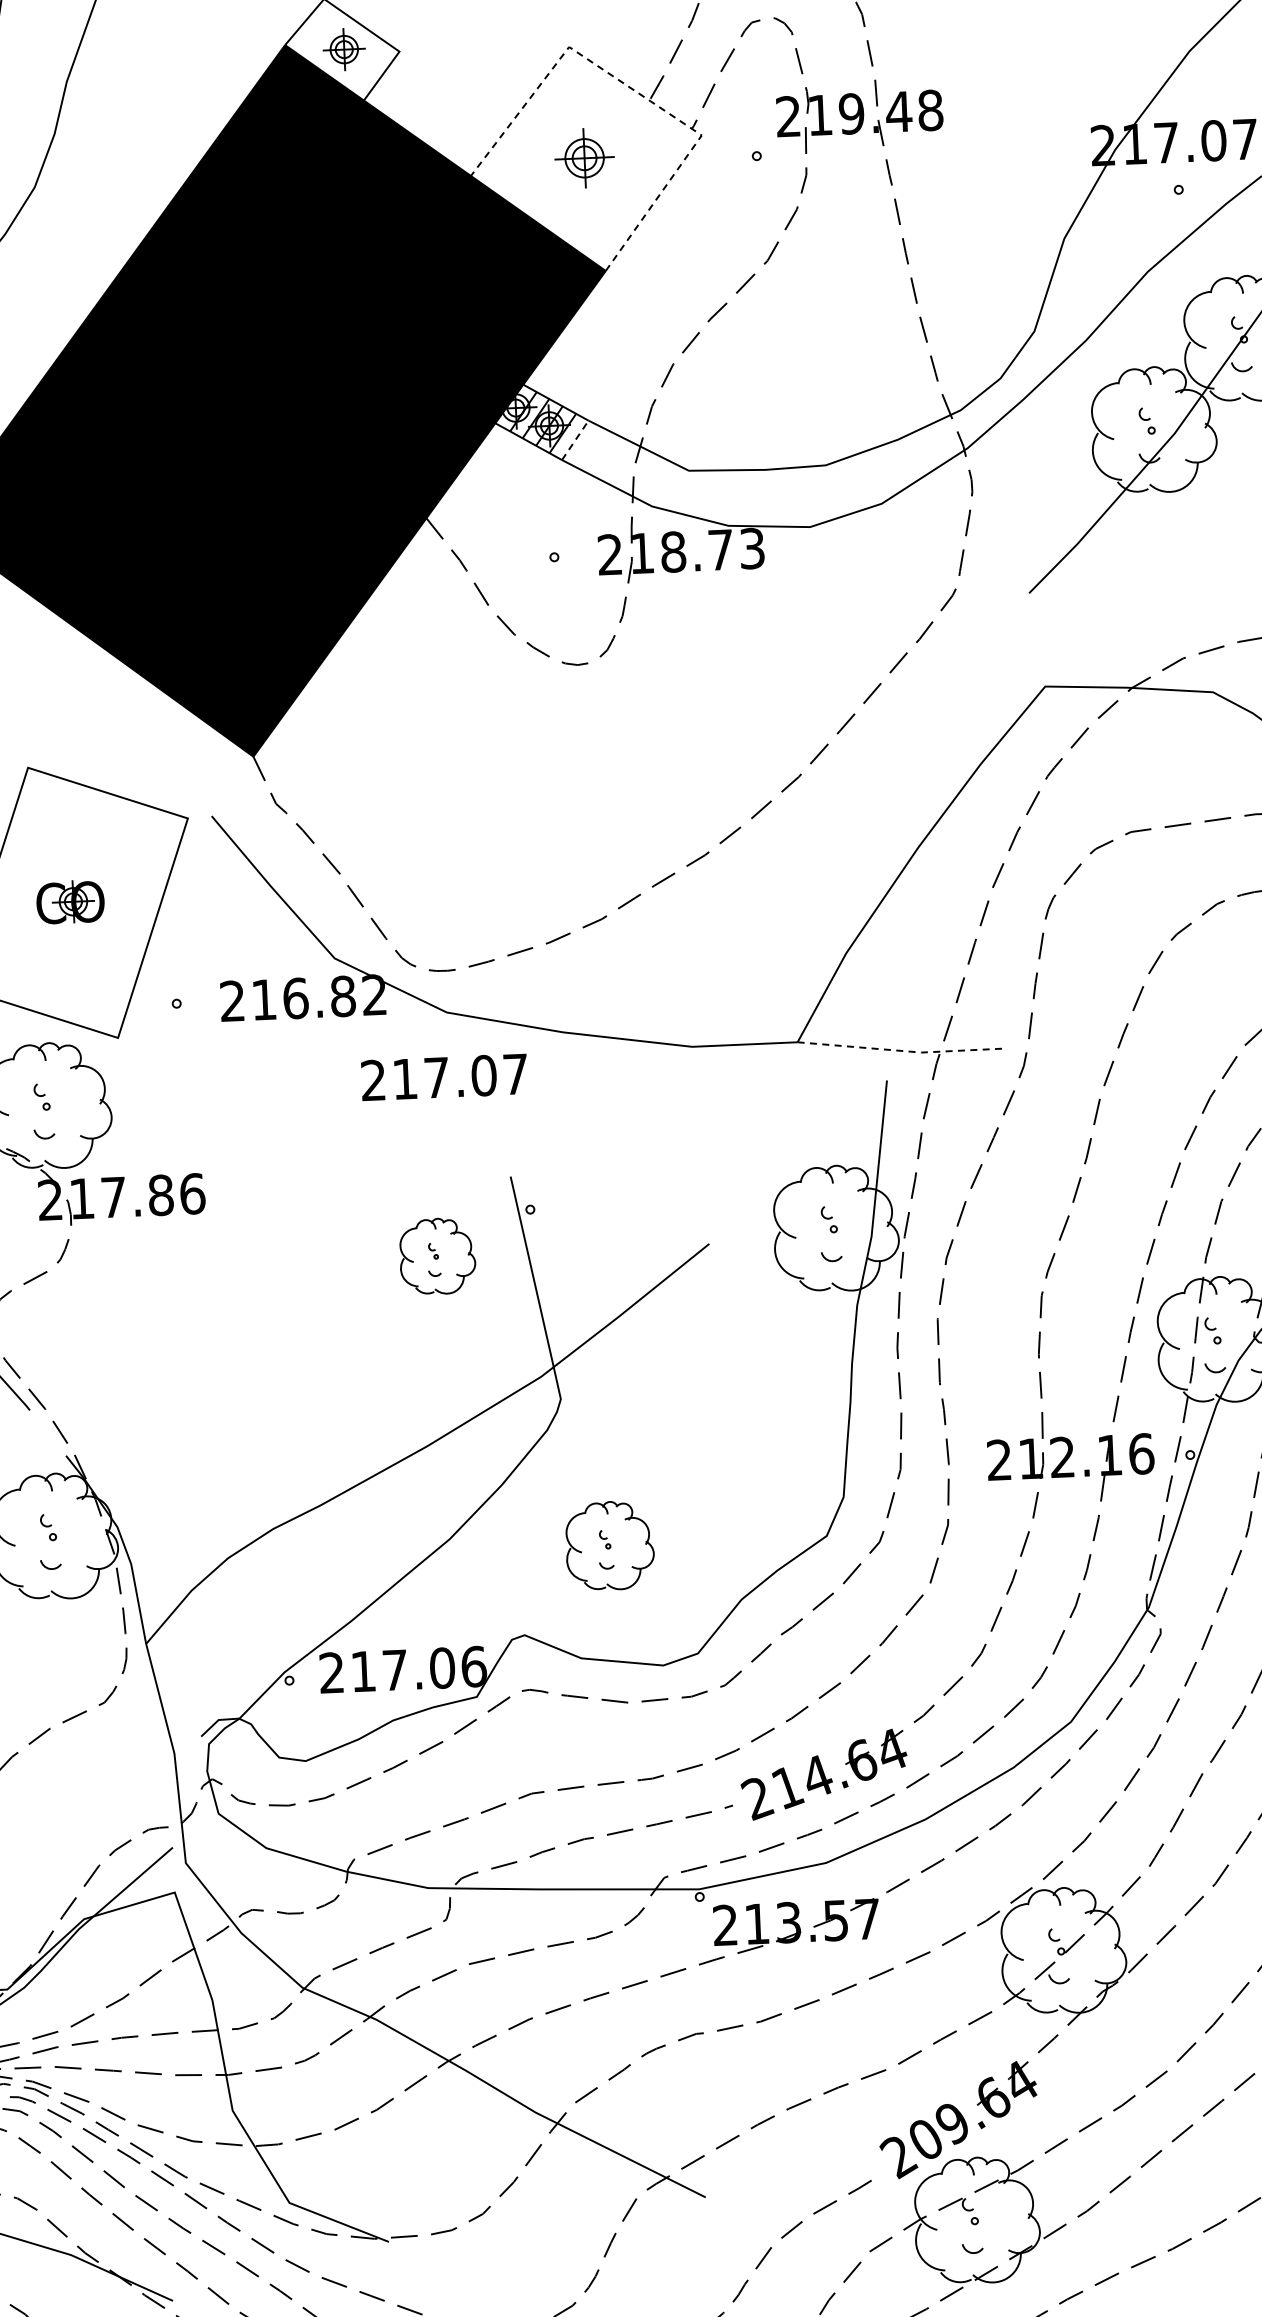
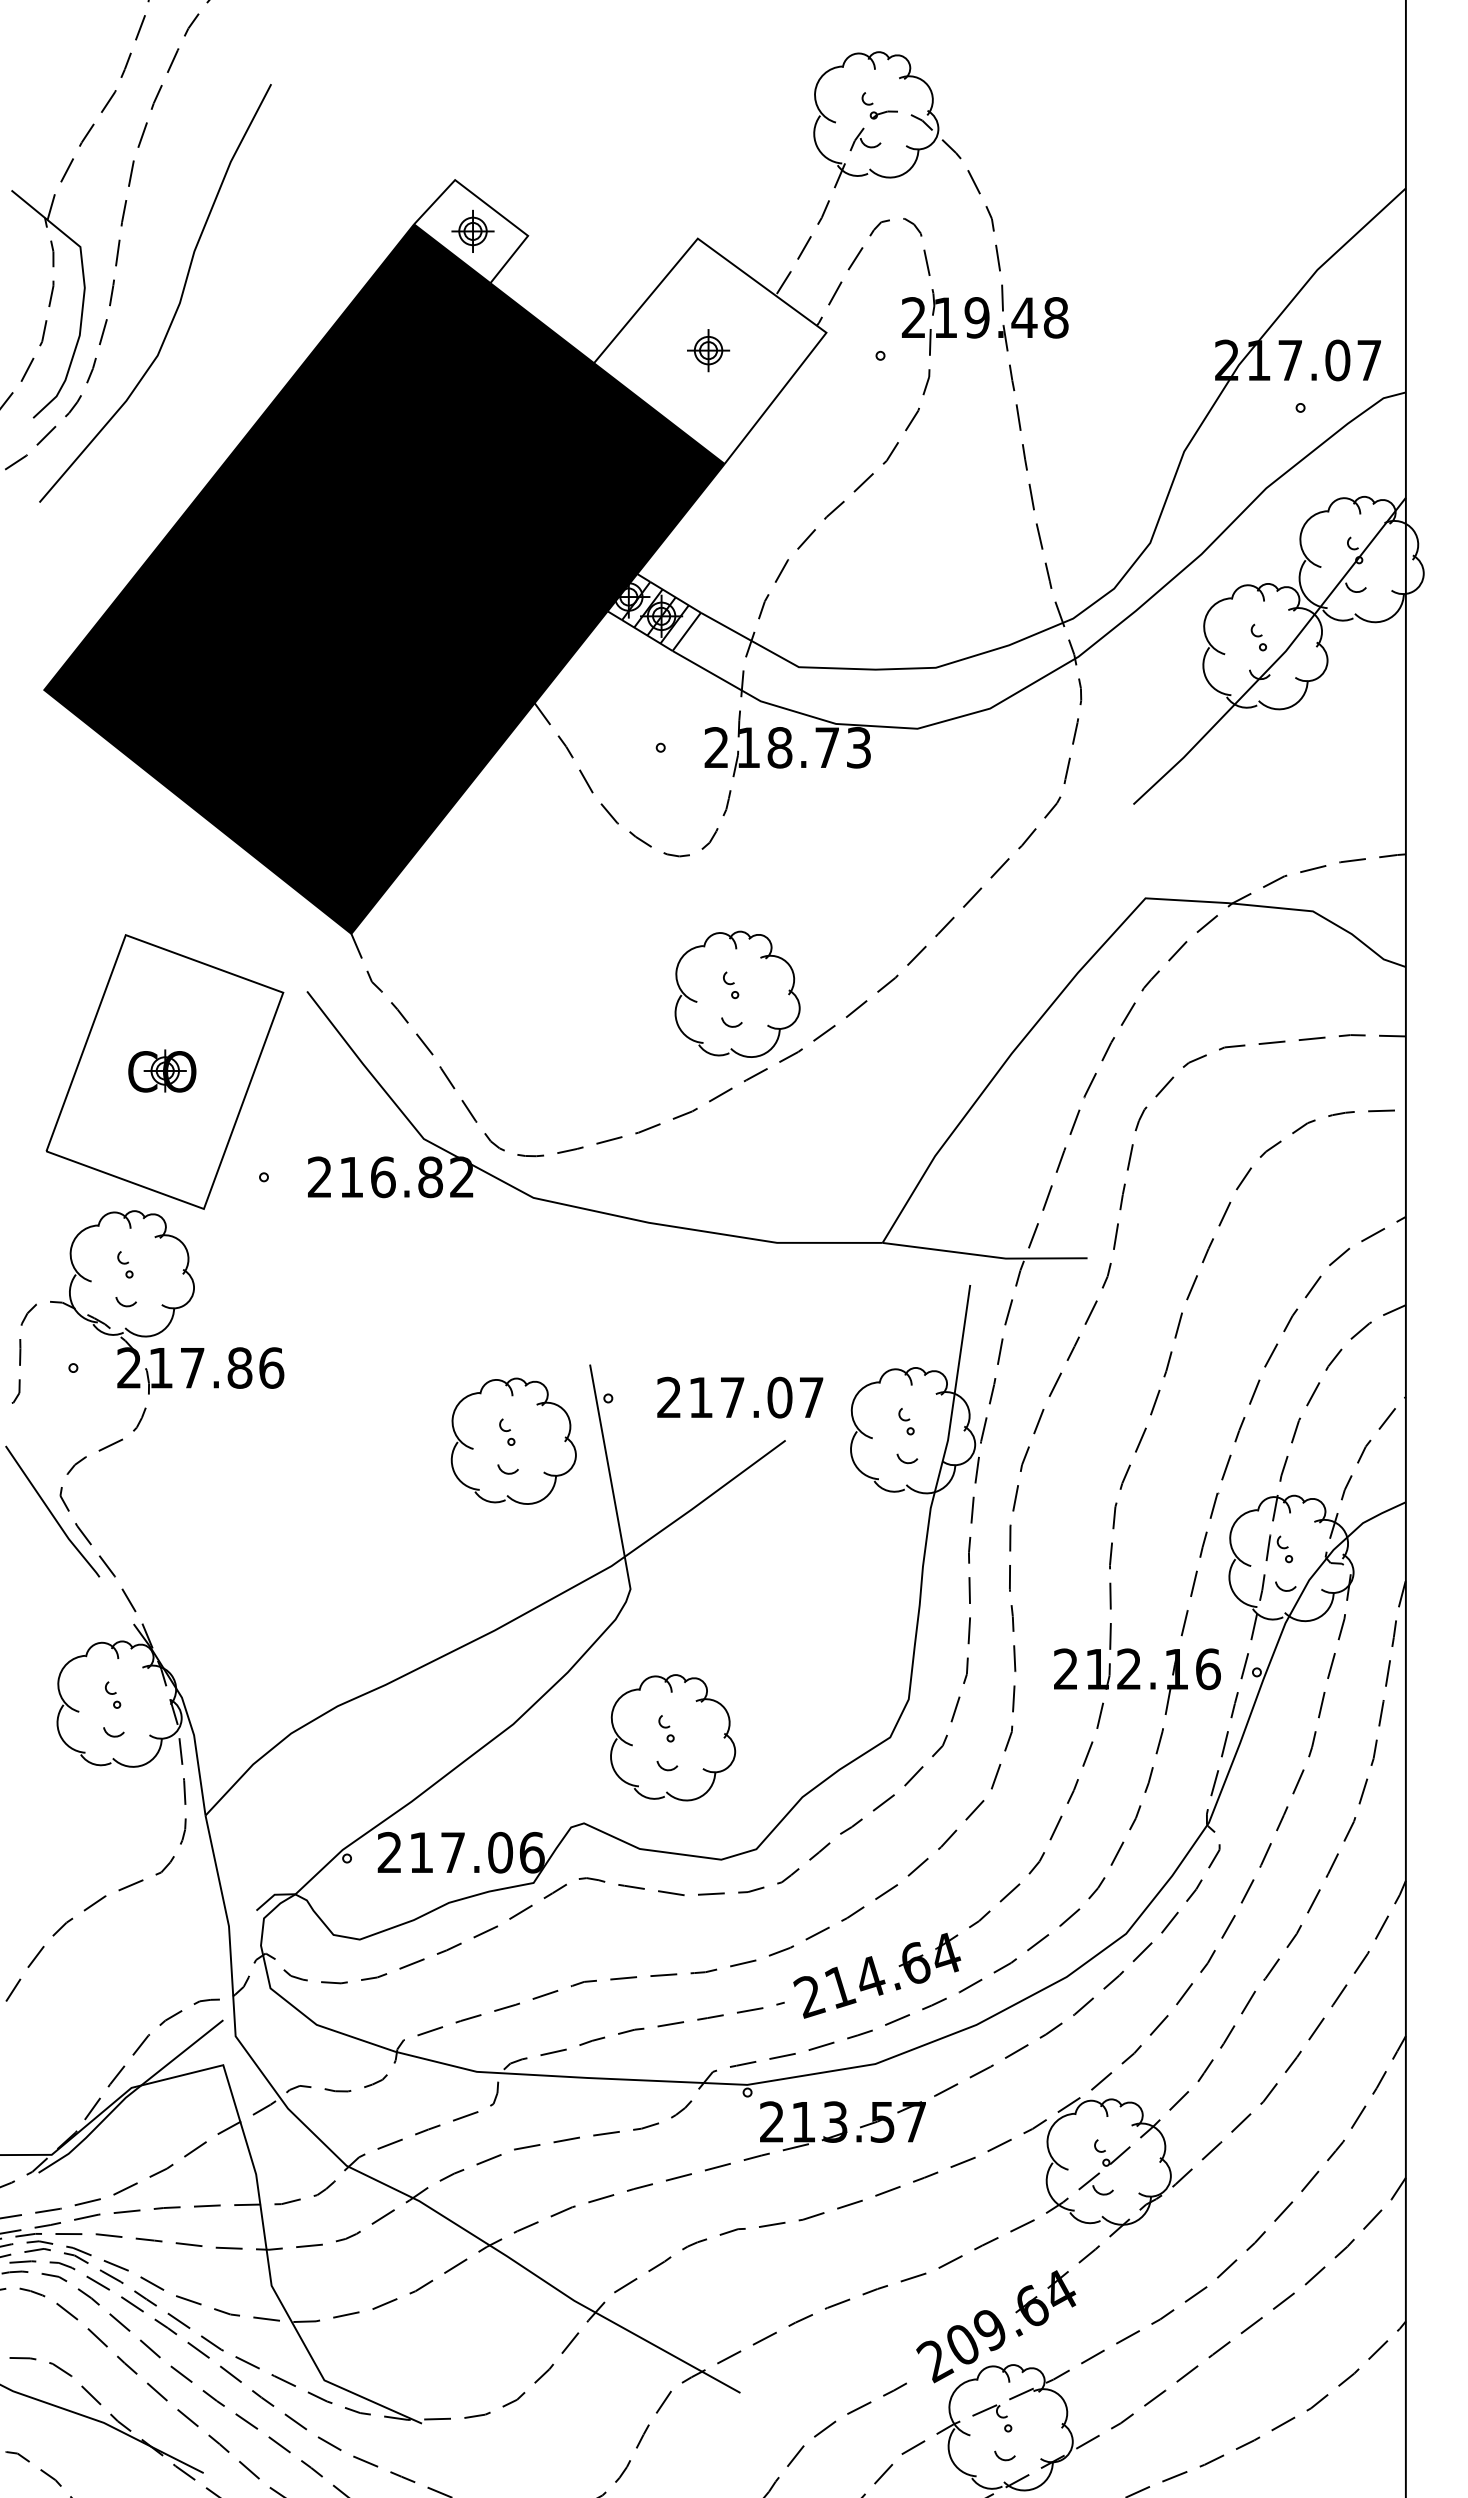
line: (636, 91) -> (763, 286), dashed -> solid
part: (584, 158) -> (708, 350), size x0.71
line: (575, 439) -> (686, 631), dashed -> solid
part: (641, 799) -> (737, 993), added
line: (900, 1050) -> (985, 1255), dashed -> solid
text: (444, 1077) -> (740, 1397), moved
part: (437, 1255) -> (513, 1440), size x1.67
part: (610, 1545) -> (673, 1737), size x1.43

